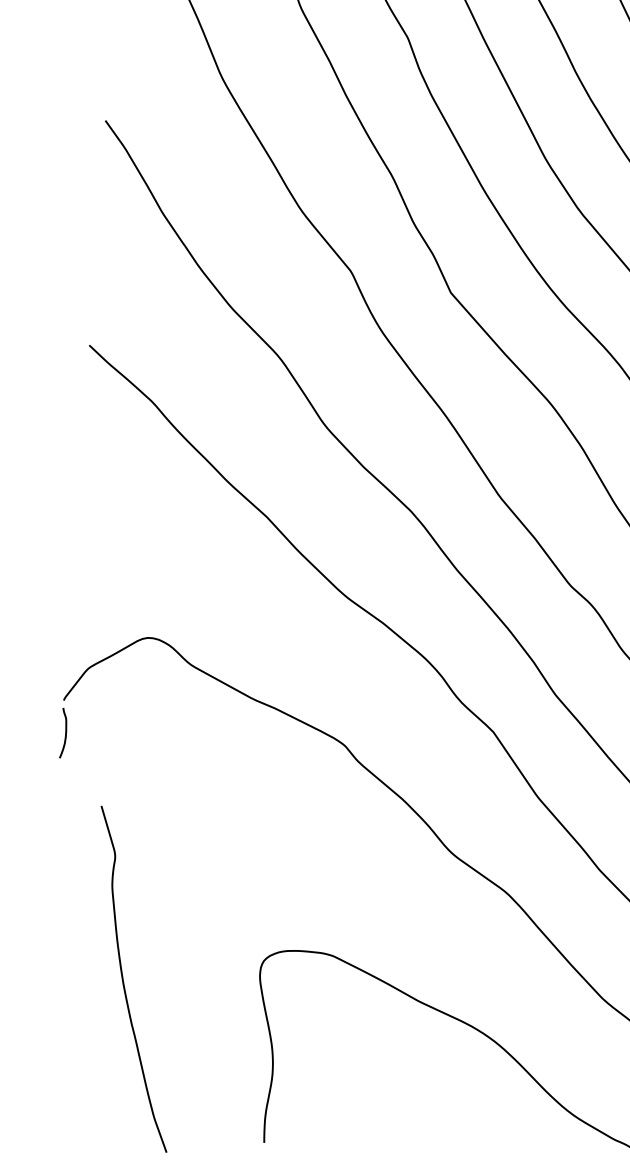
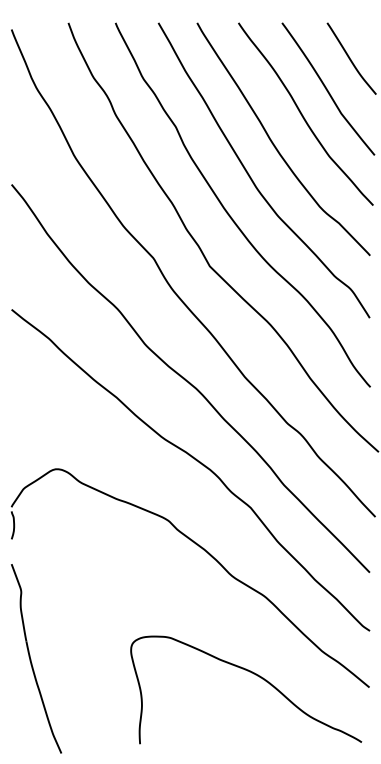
part: (133, 978) -> (36, 658), moved

